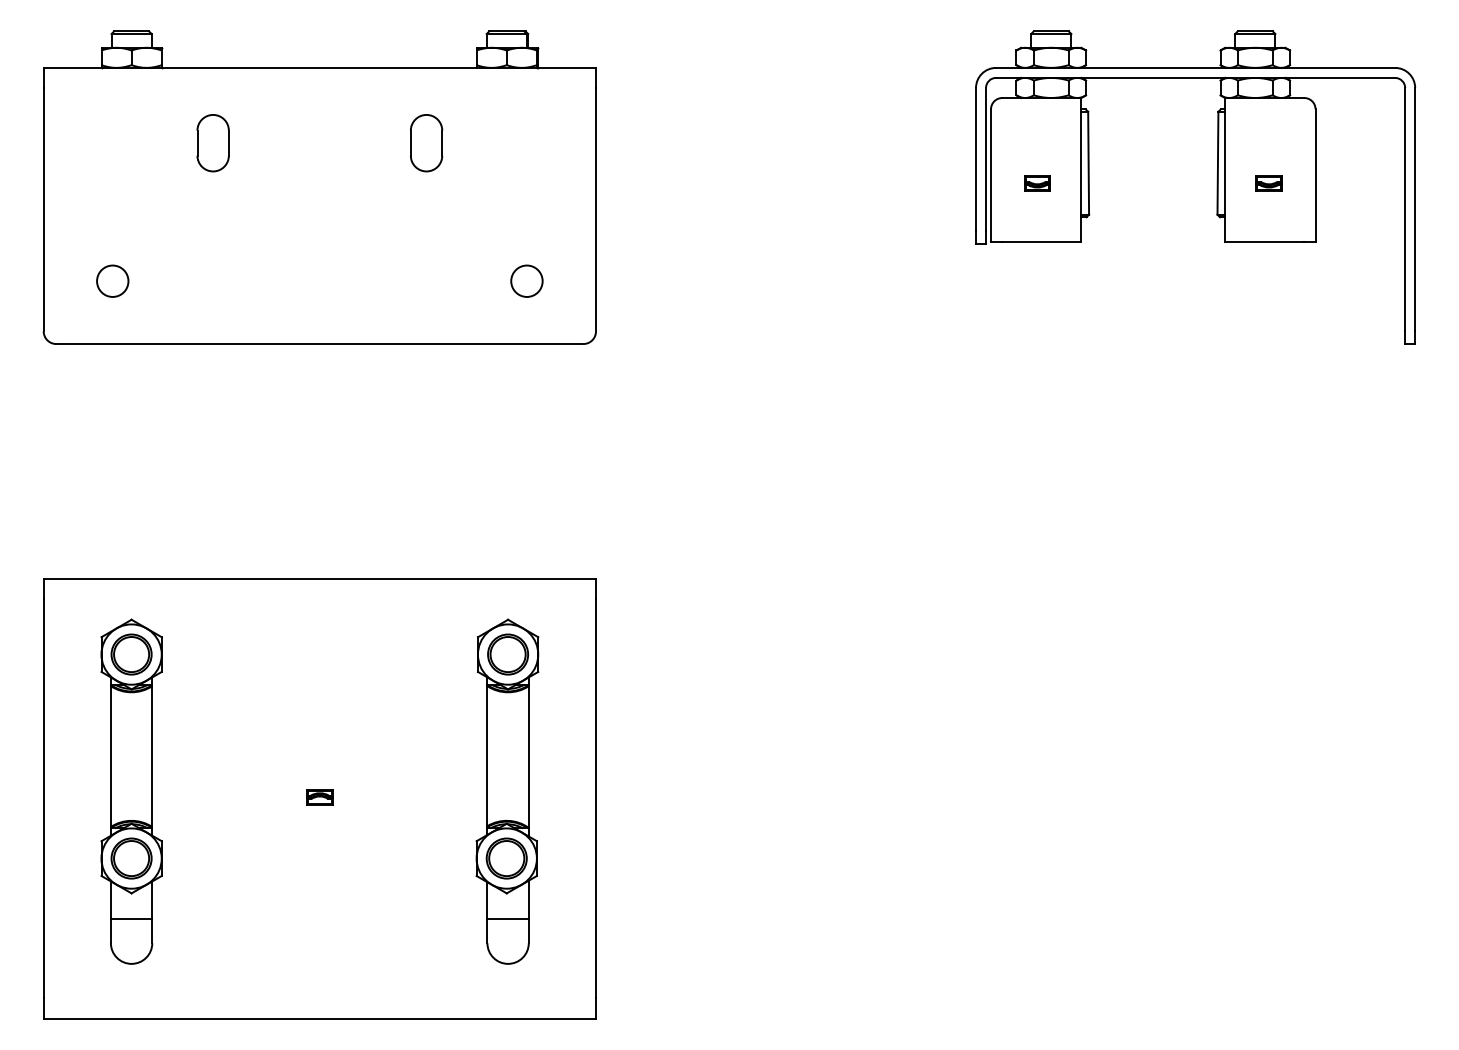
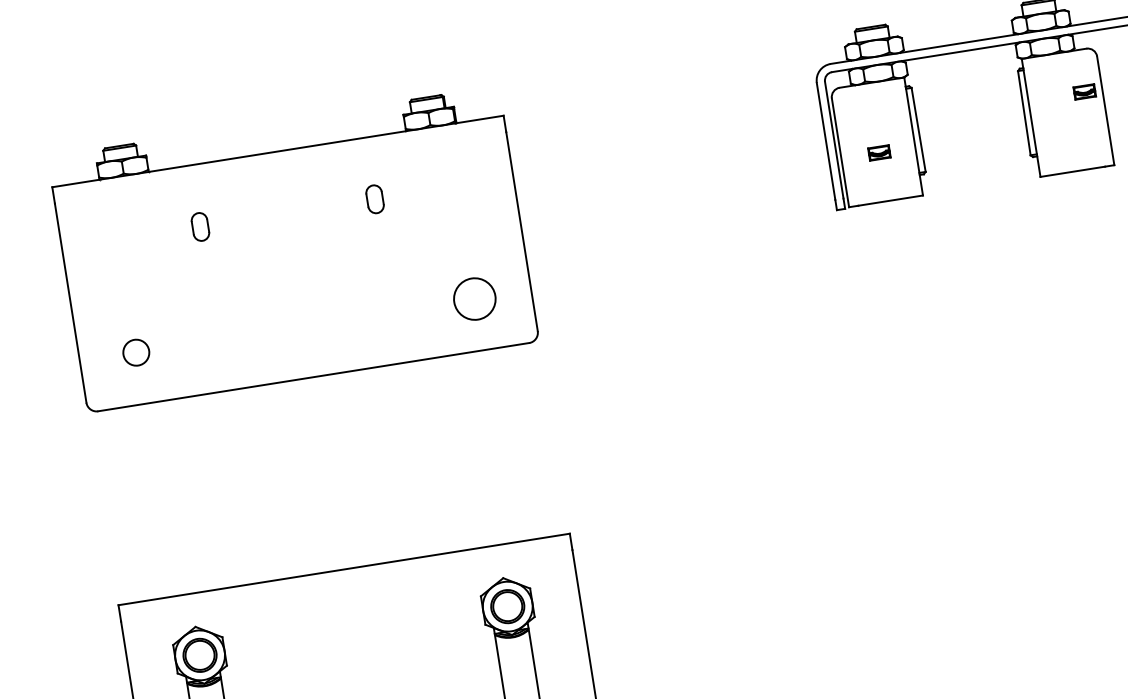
part: (212, 143) -> (200, 227), size x0.6
part: (426, 143) -> (374, 199), size x0.6
part: (1268, 183) -> (1084, 92), moved
circle: (526, 280) -> (474, 298), size x1.6

